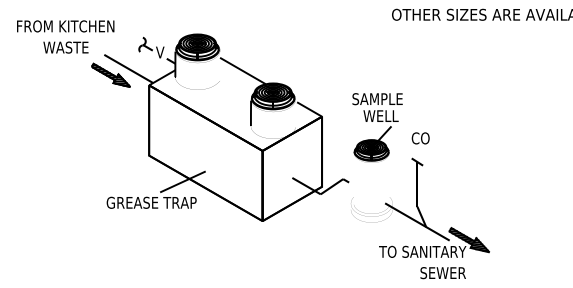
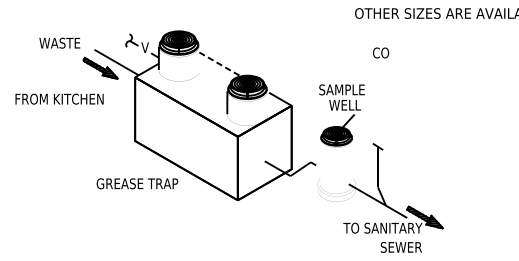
text: (65, 26) -> (59, 99), moved
line: (243, 71) -> (220, 64), solid -> dashed
text: (420, 138) -> (380, 53), moved
line: (182, 181) -> (165, 164), removed

